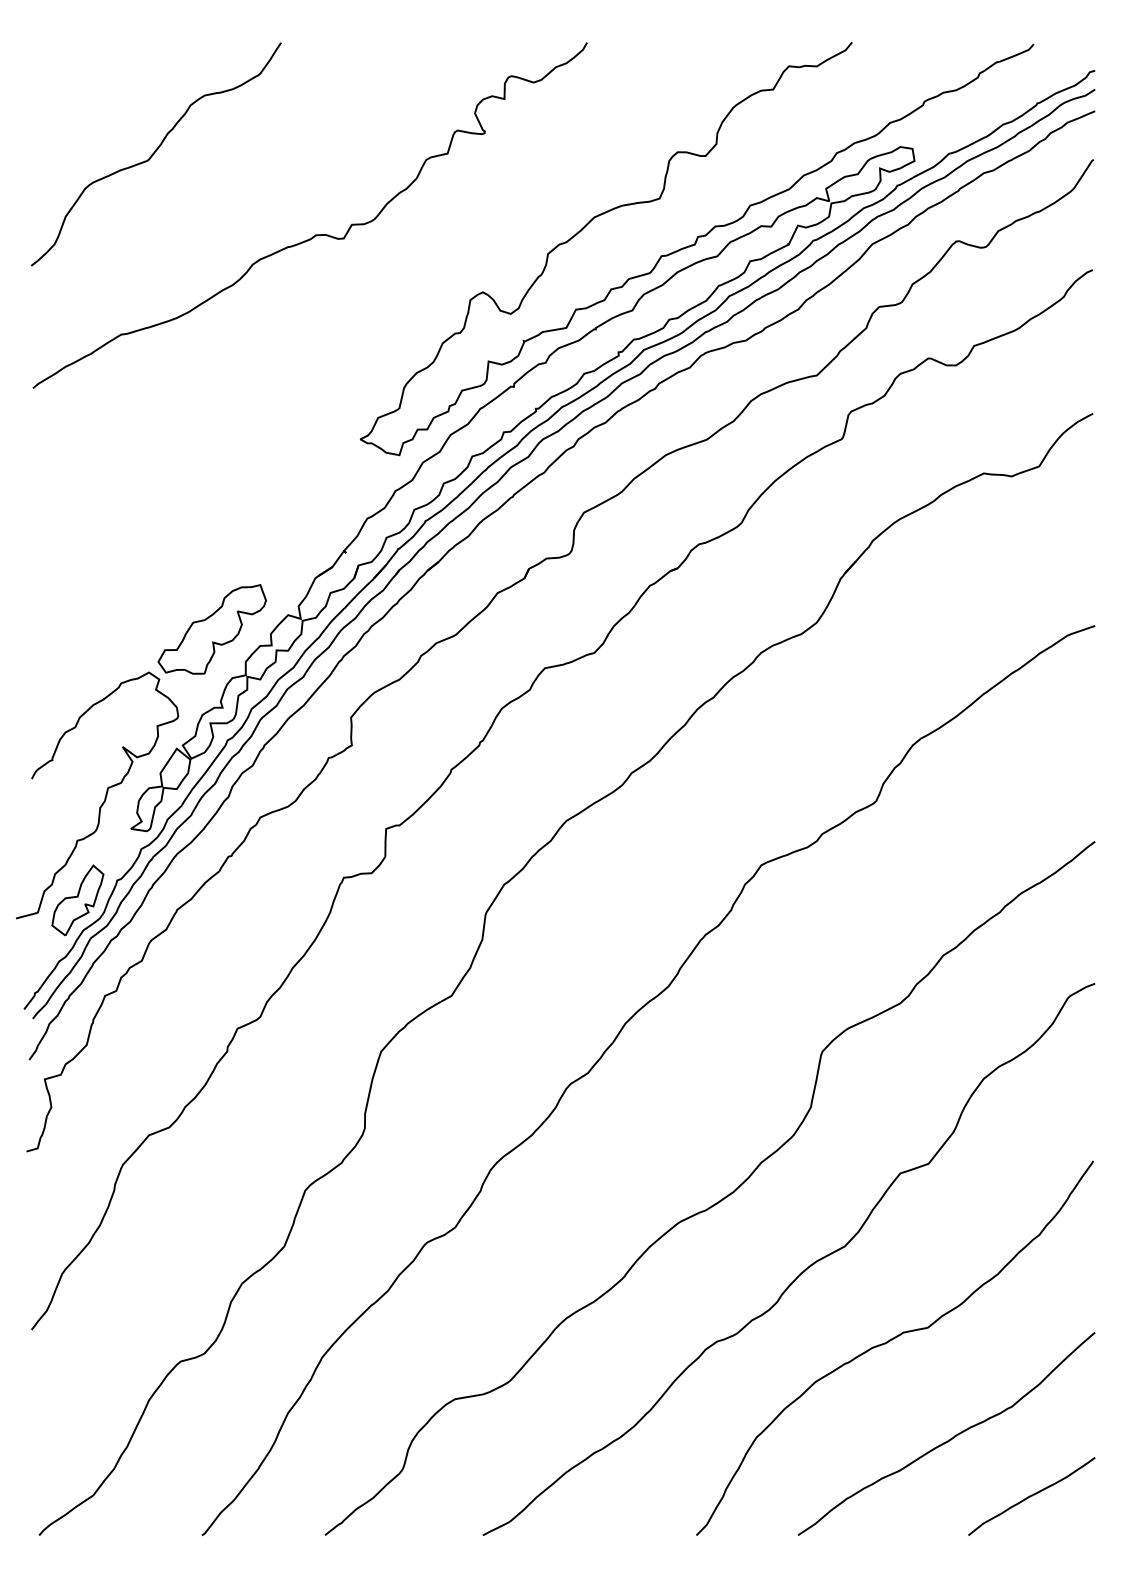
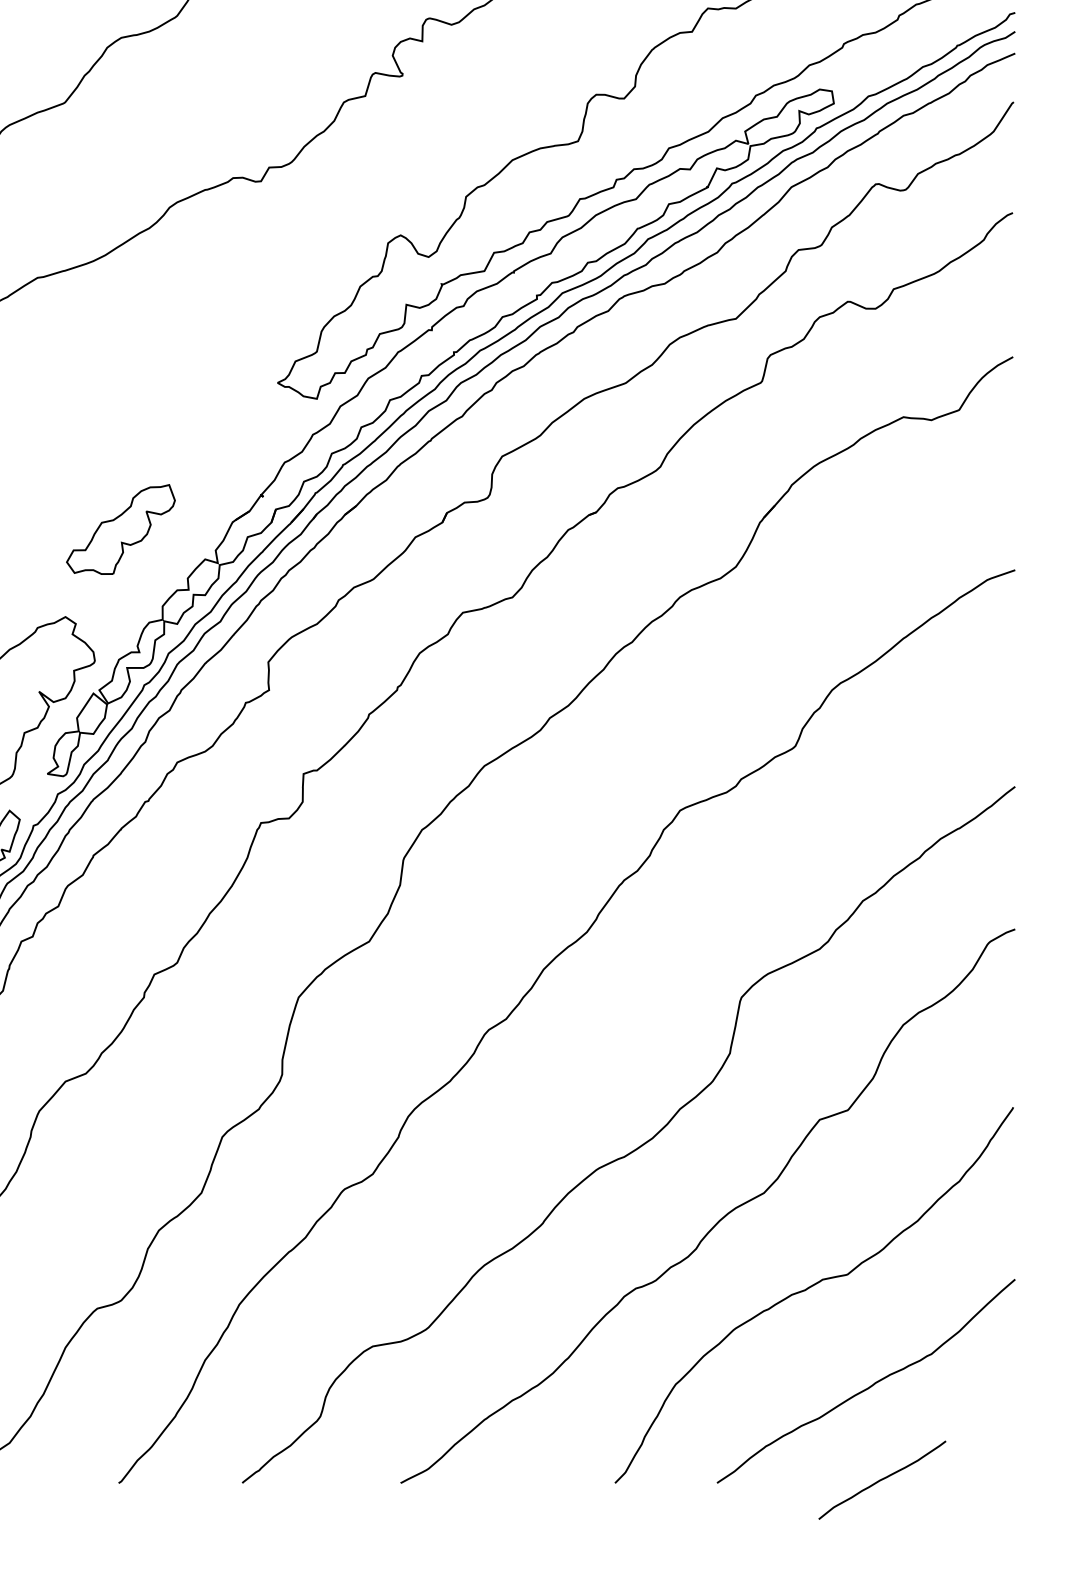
part: (211, 629) -> (120, 529), moved
curve: (1031, 1496) -> (882, 1480), moved

